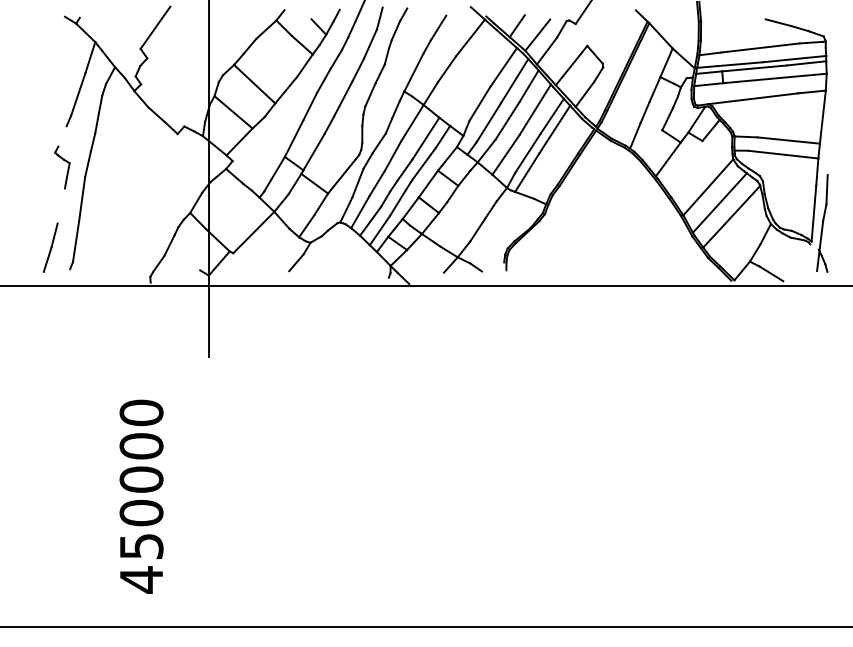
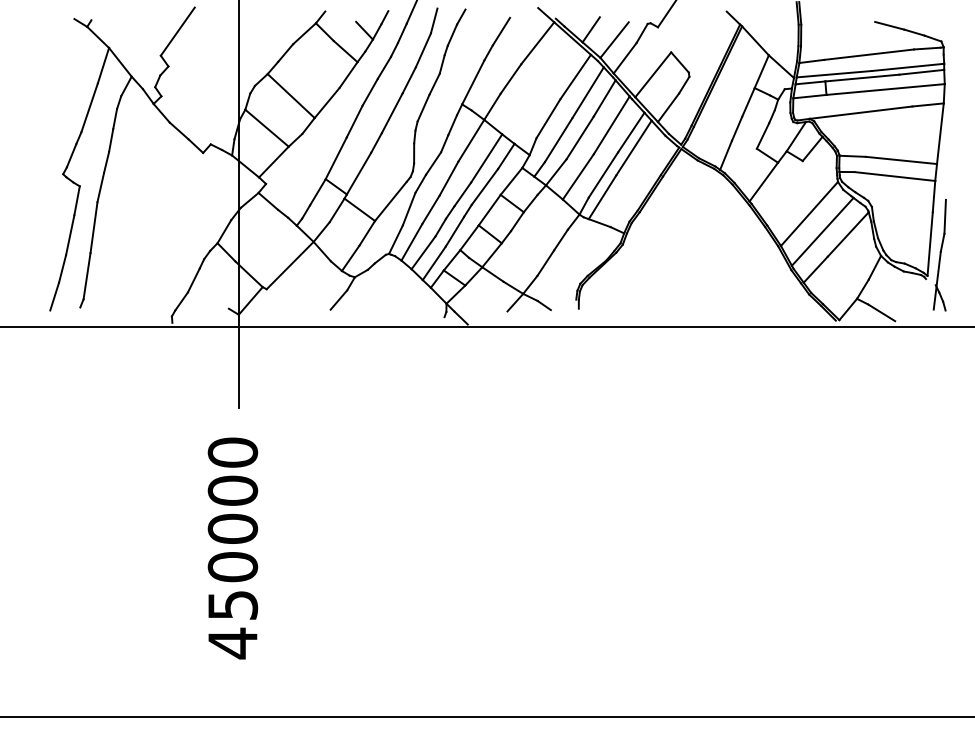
line: (62, 136) -> (71, 155), added
line: (61, 206) -> (70, 235), added
text: (141, 496) -> (232, 548), moved

